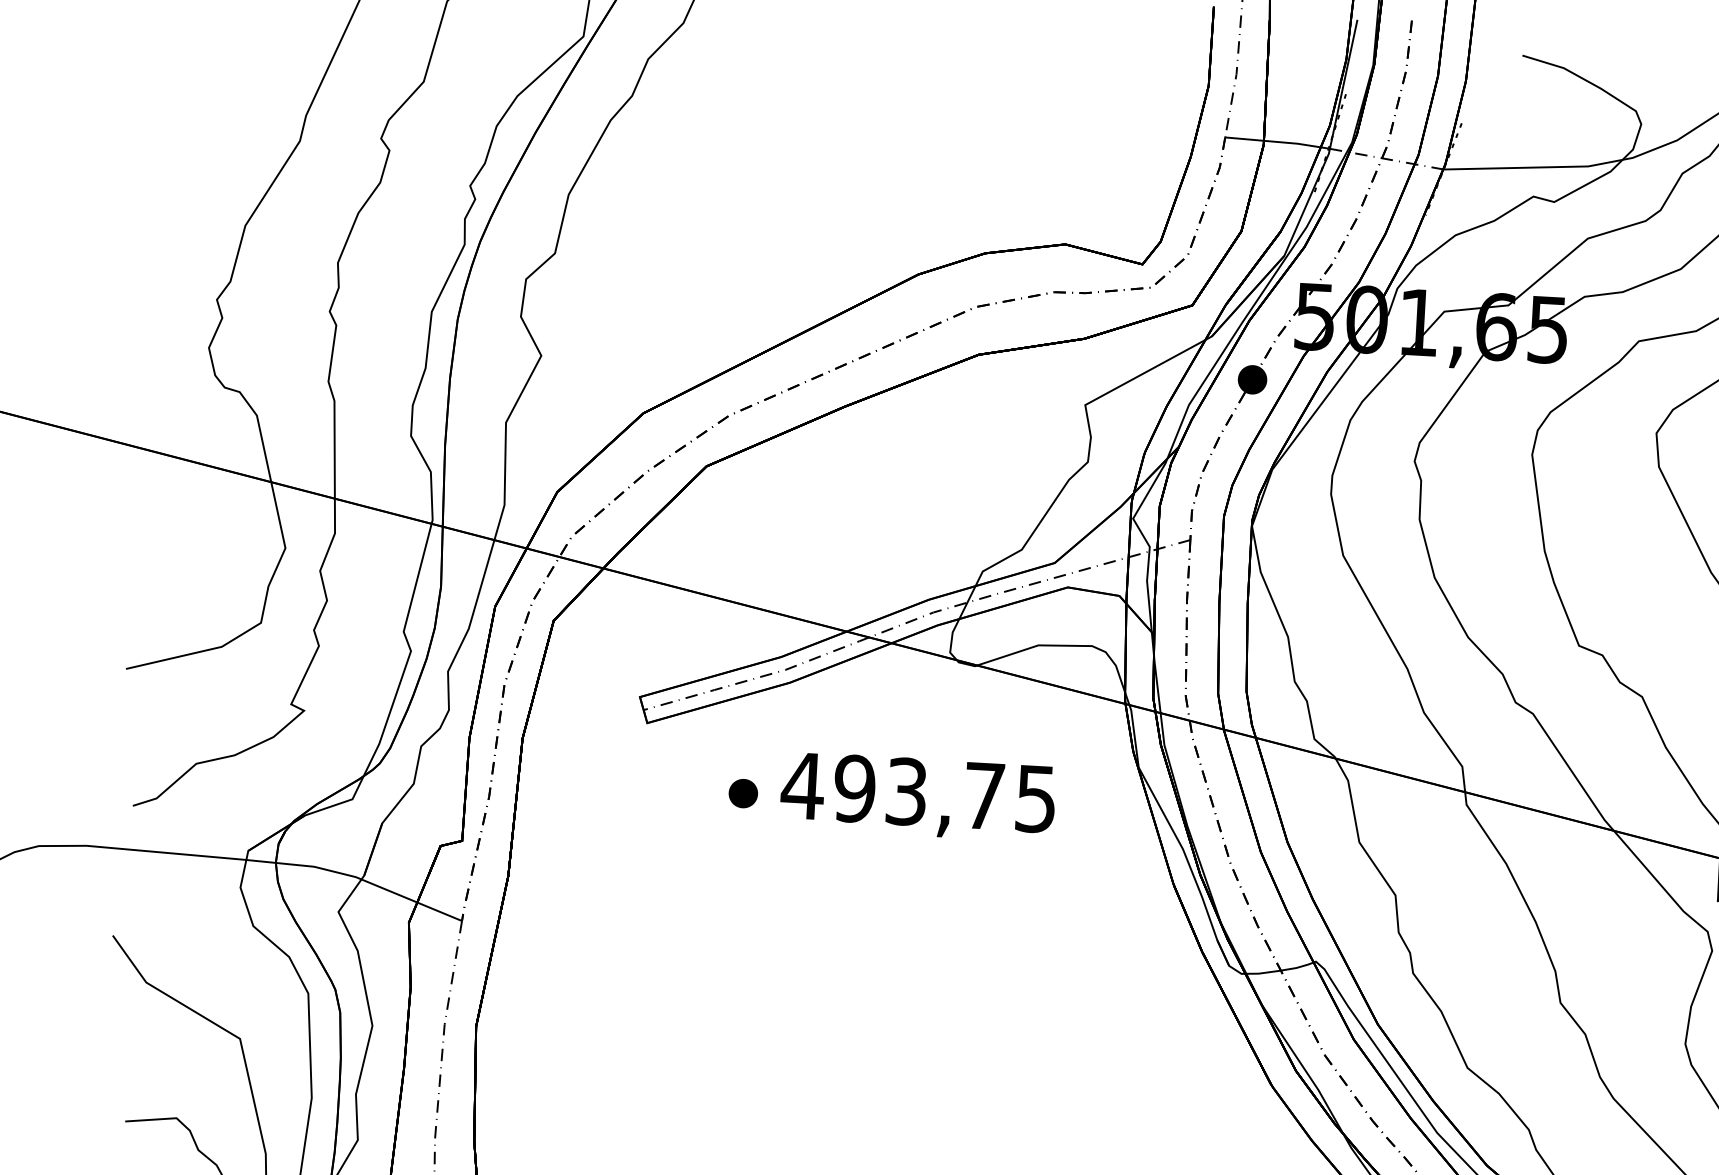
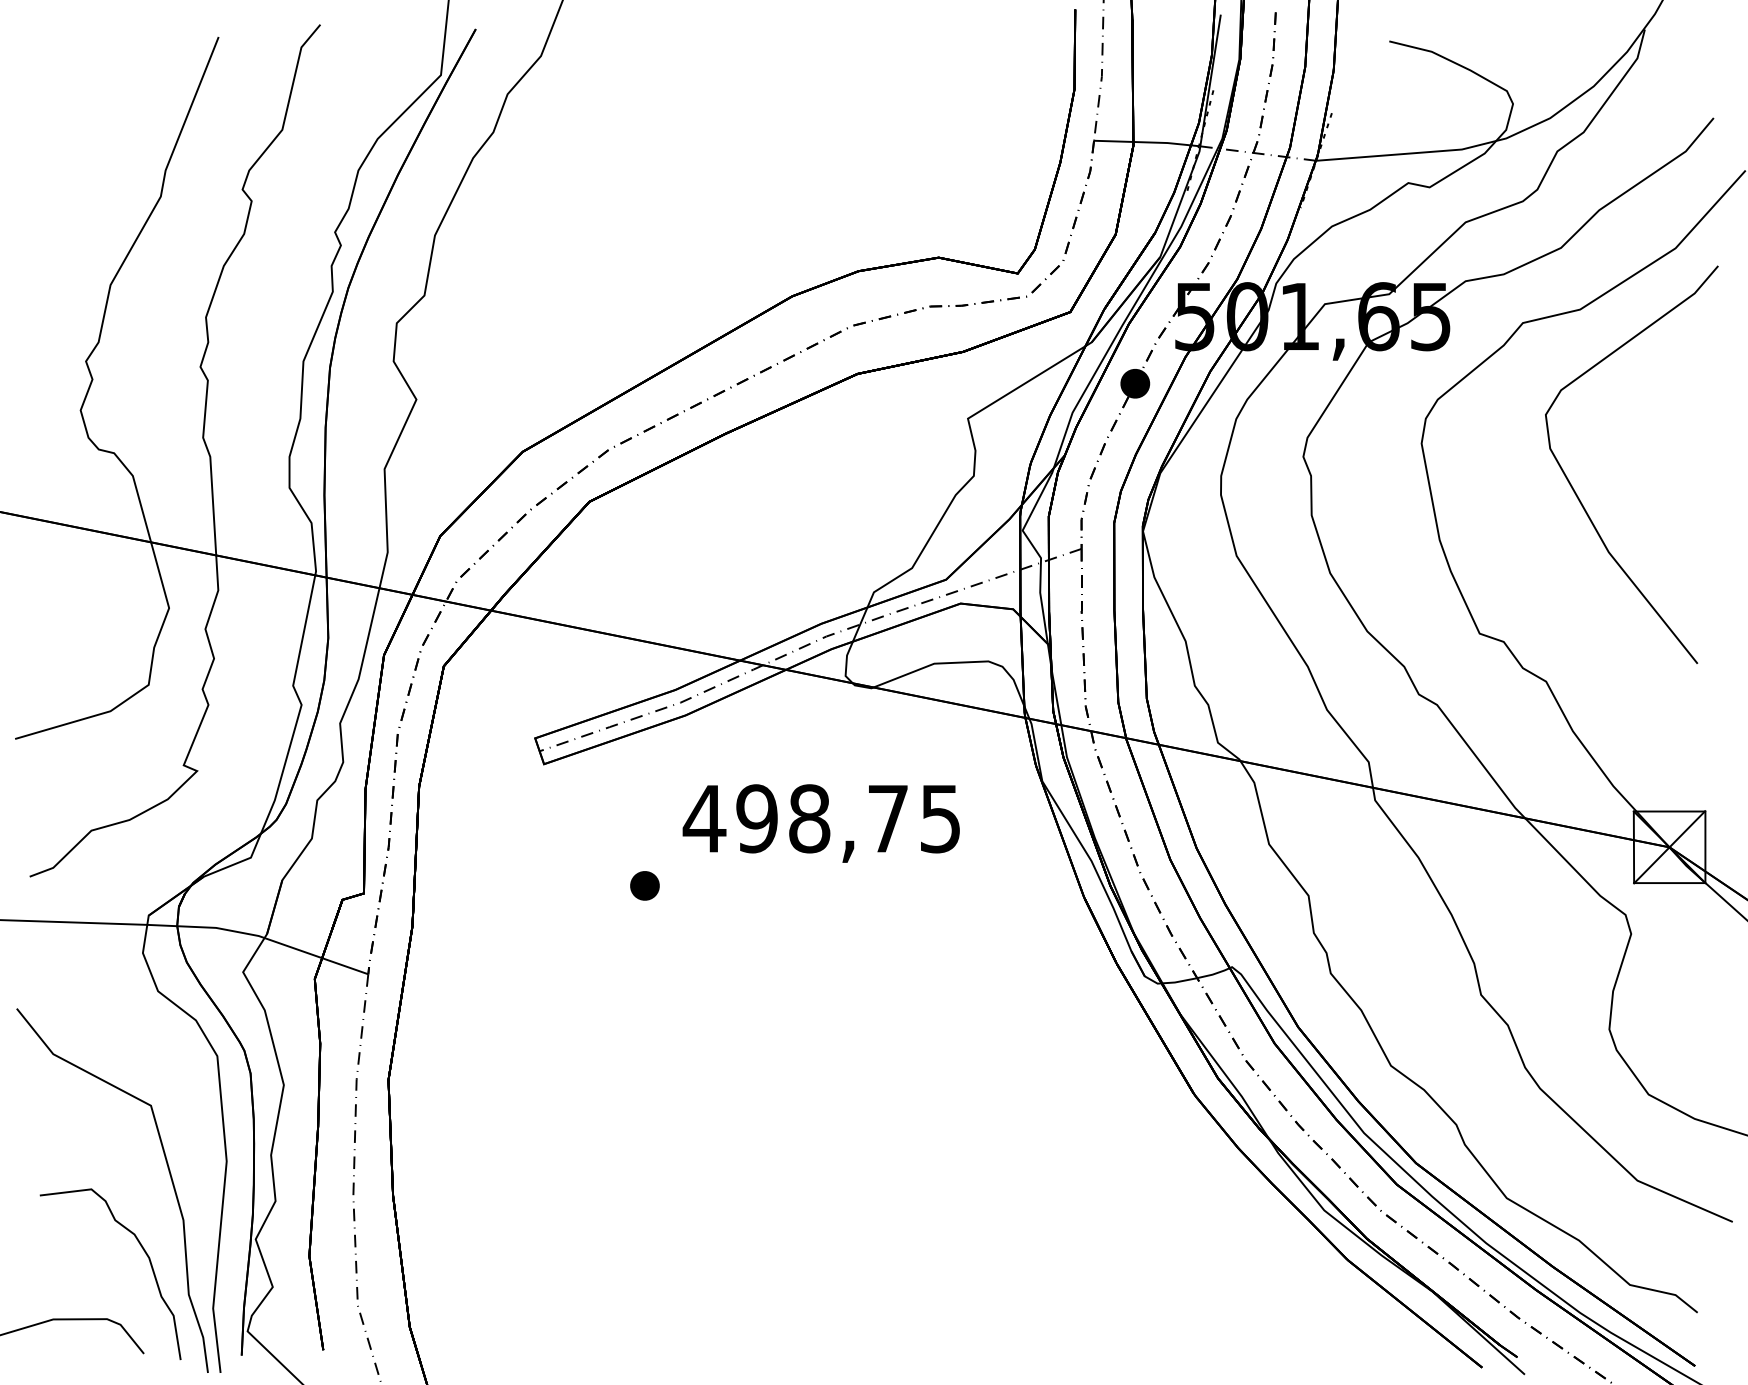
text: (906, 791) -> (809, 818), 493,75 -> 498,75
part: (742, 793) -> (644, 885), moved

